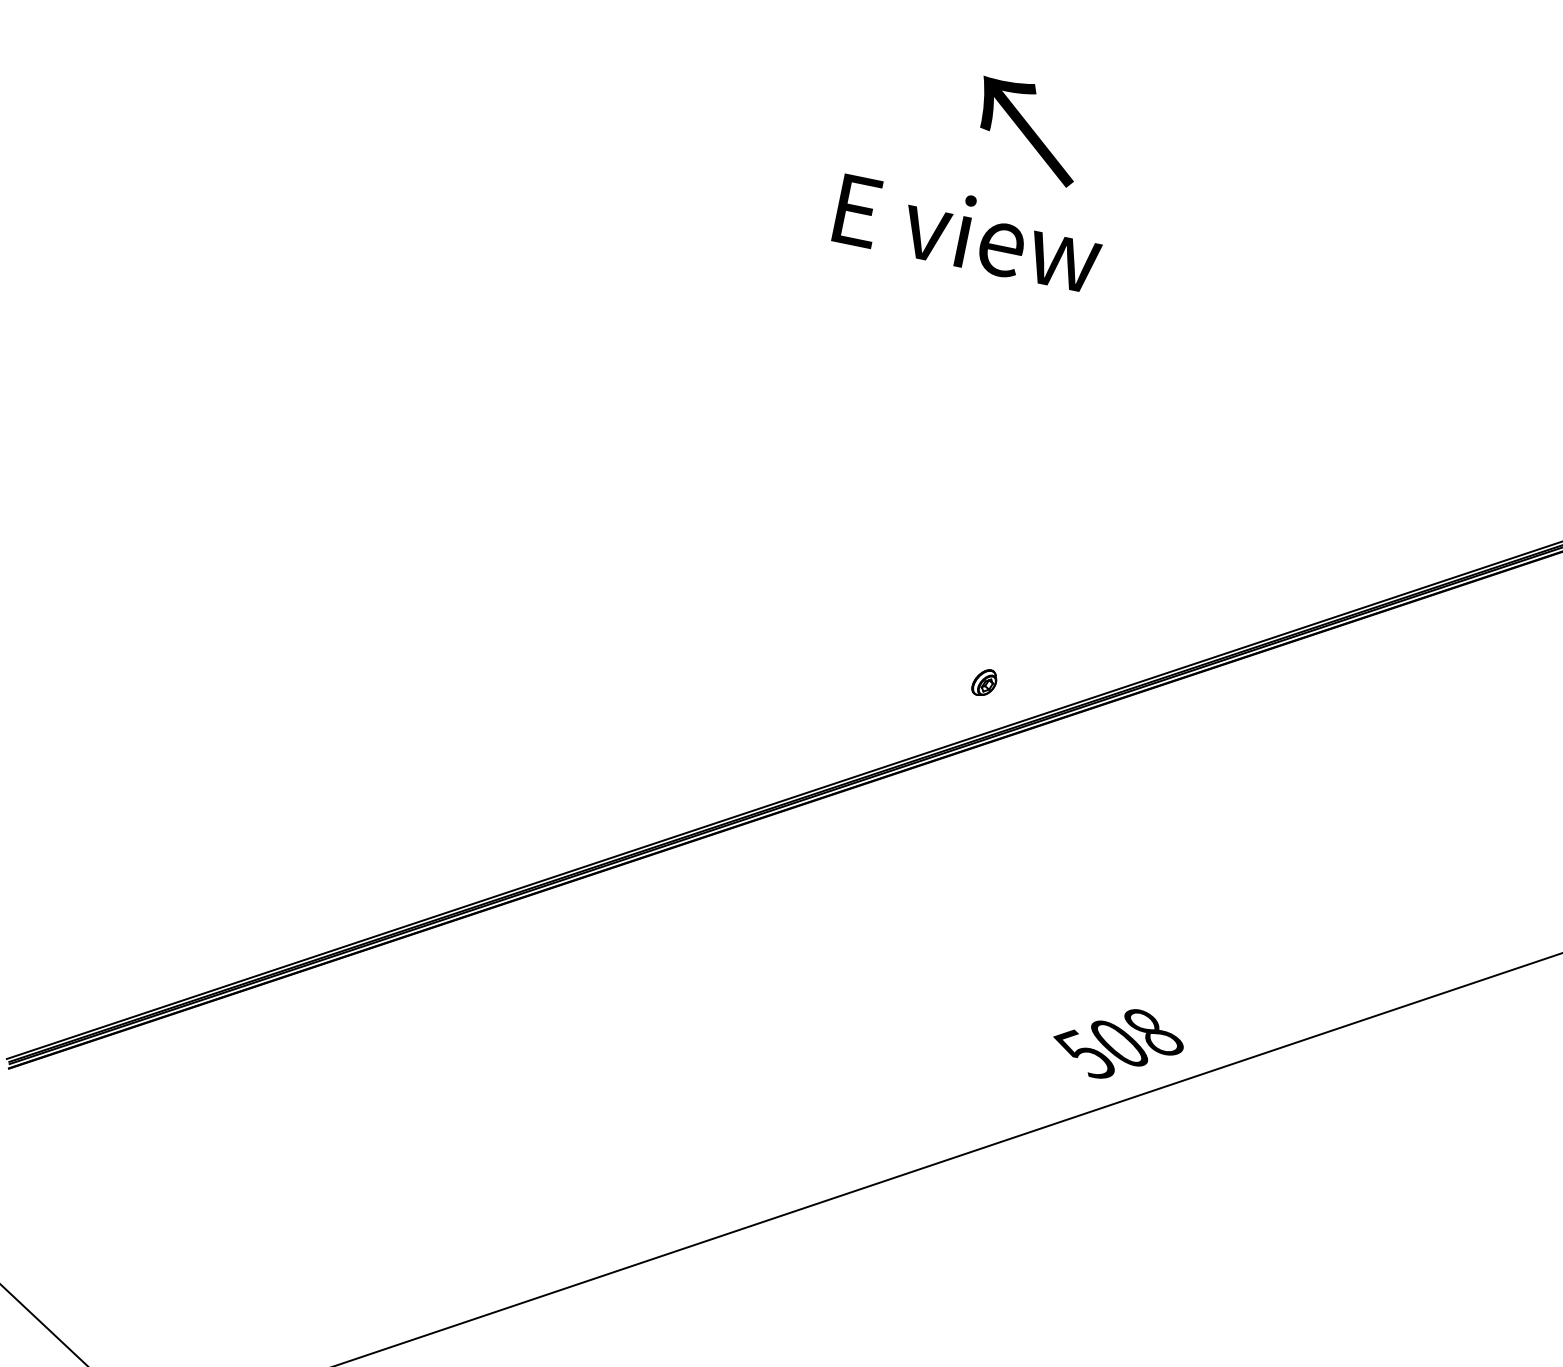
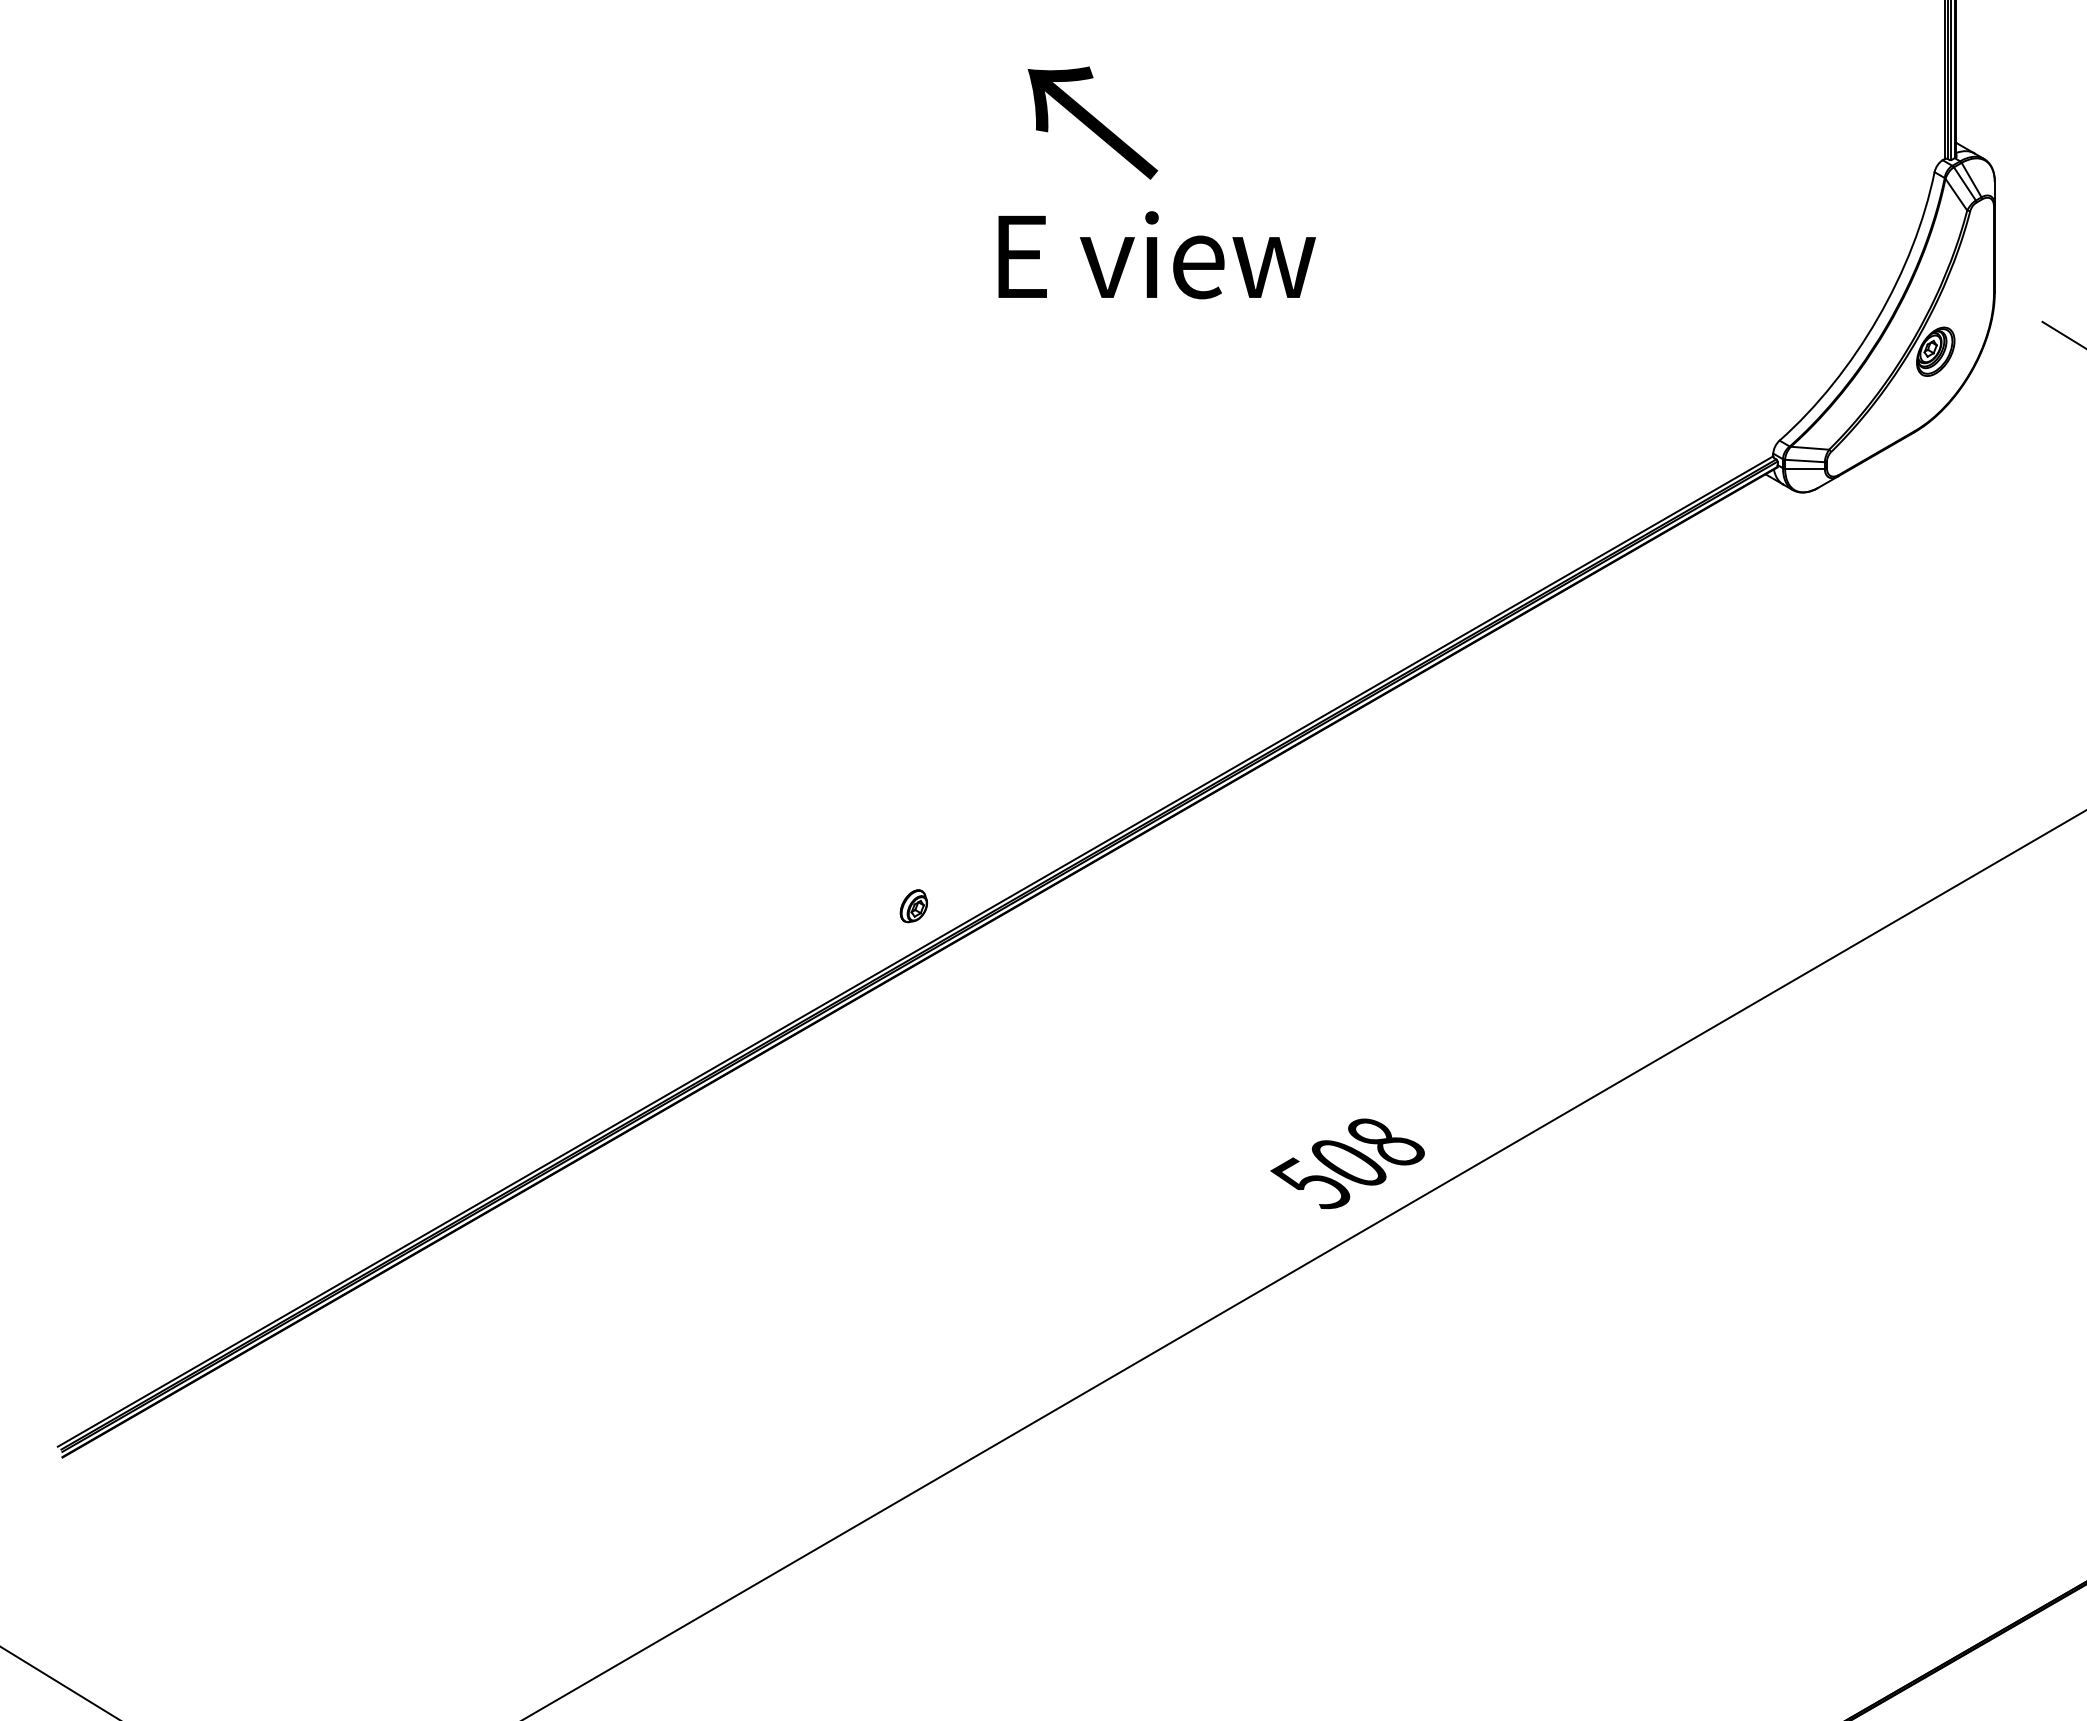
text: (1027, 130) -> (1092, 122), moved
text: (968, 232) -> (1156, 255), moved
part: (984, 682) -> (913, 906), moved

